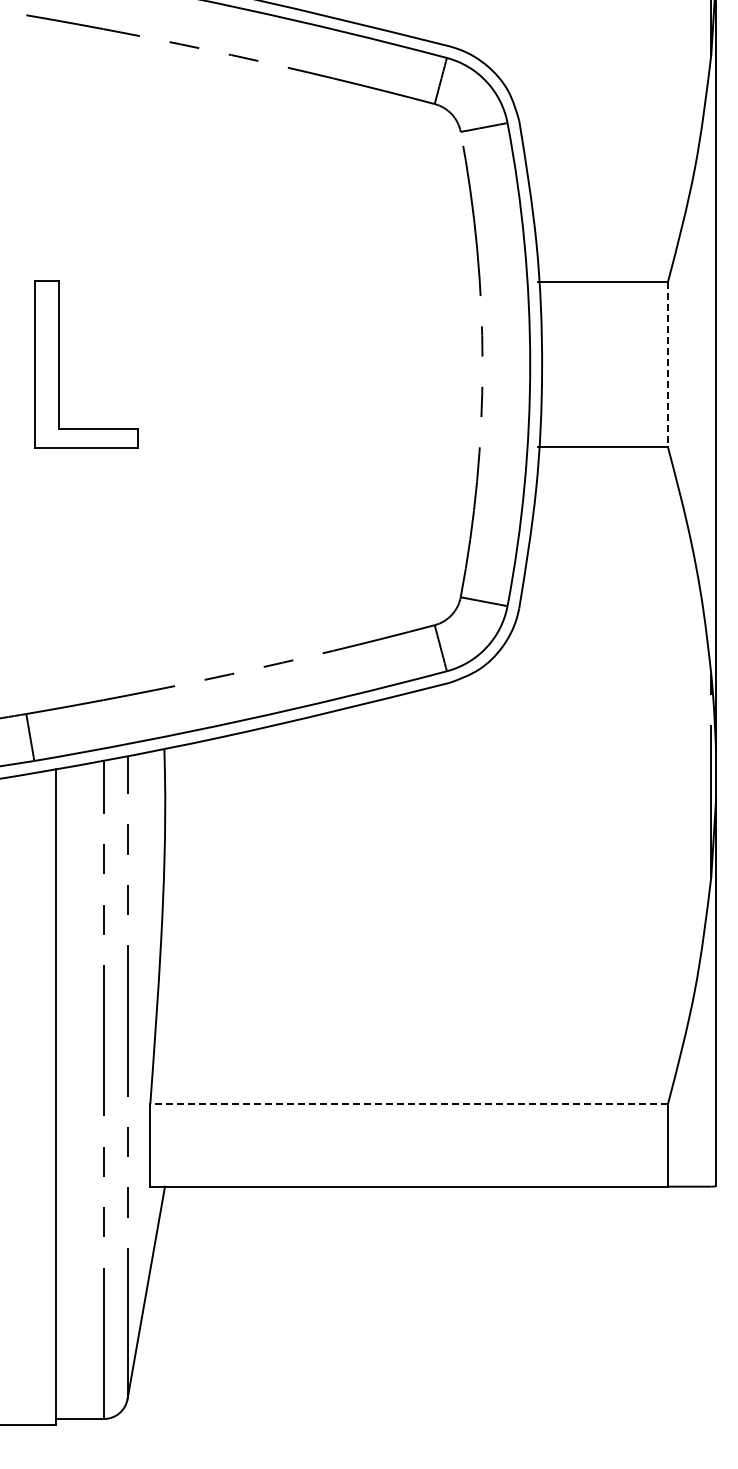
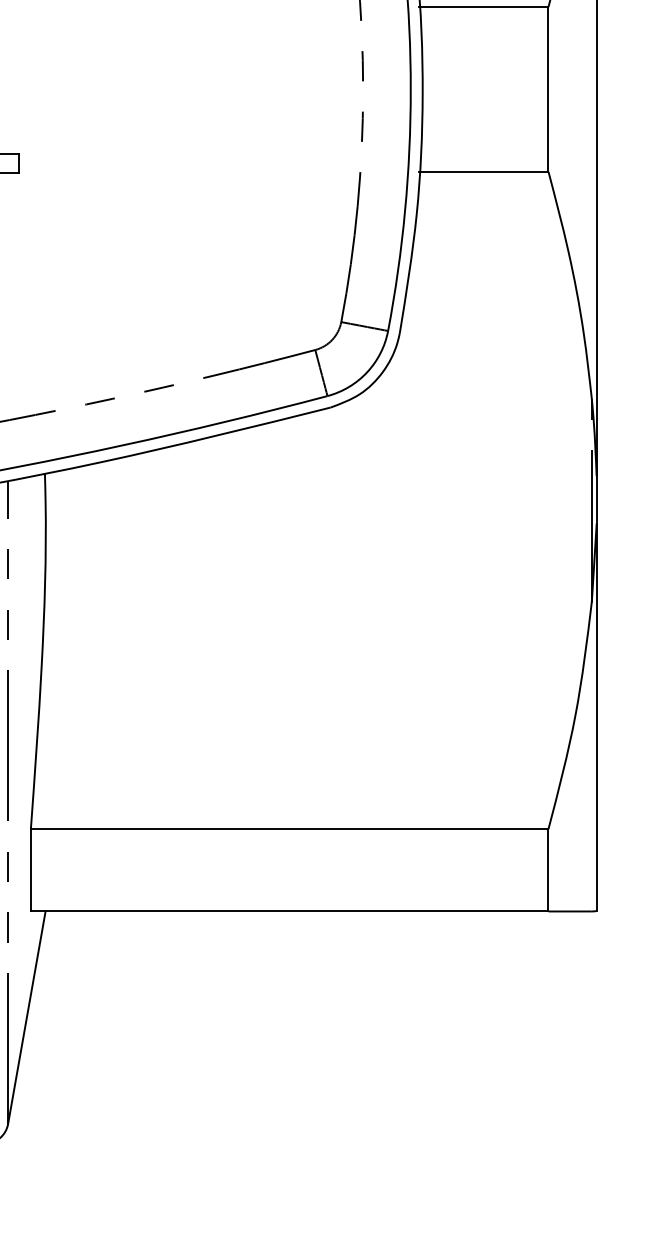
line: (667, 365) -> (548, 90), dashed -> solid
line: (409, 1104) -> (290, 829), dashed -> solid

